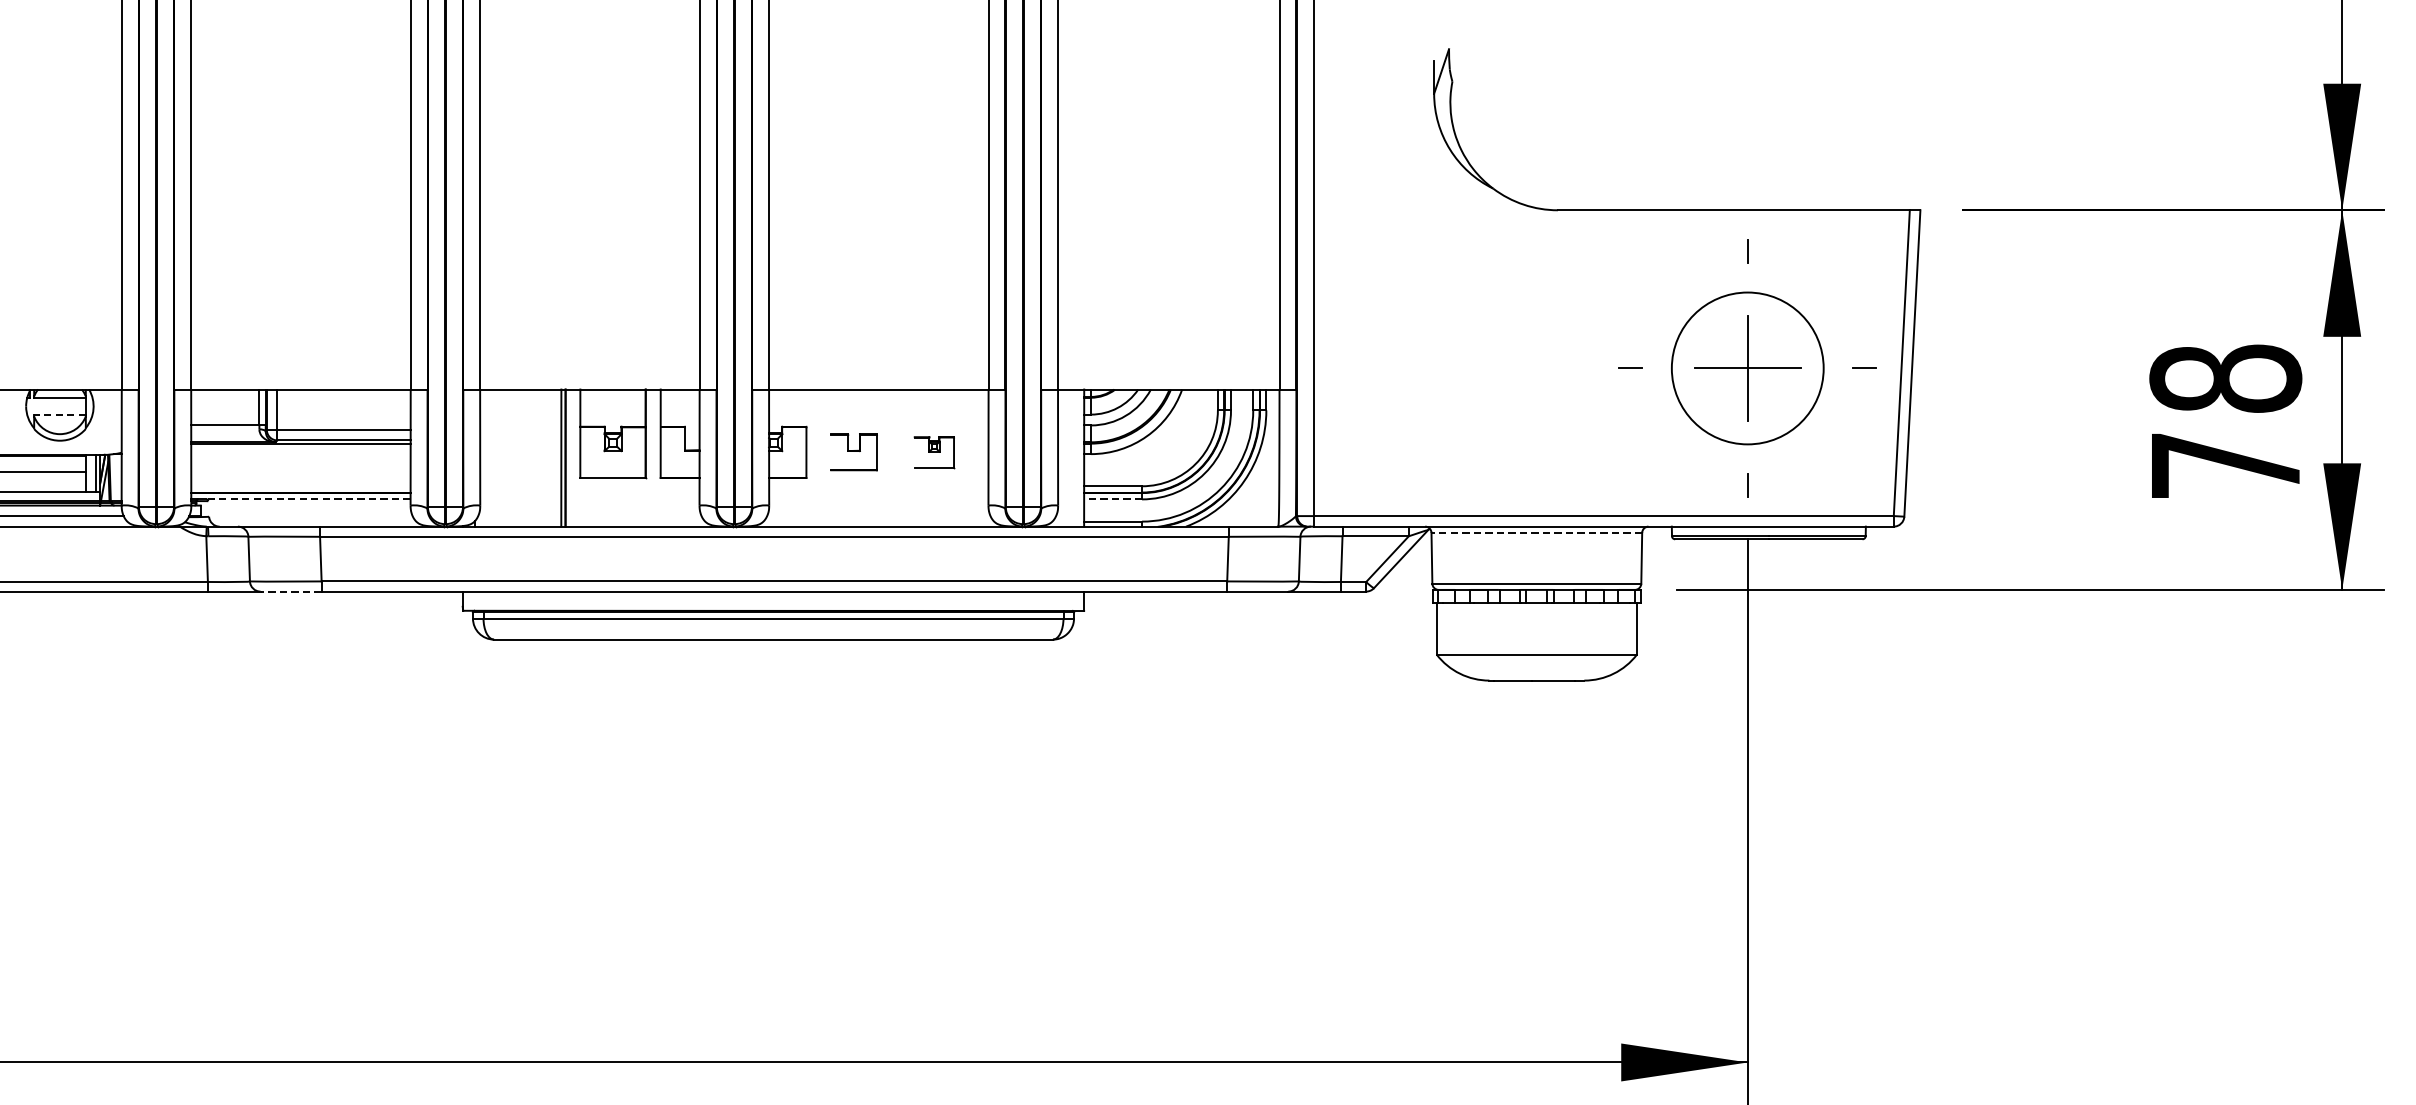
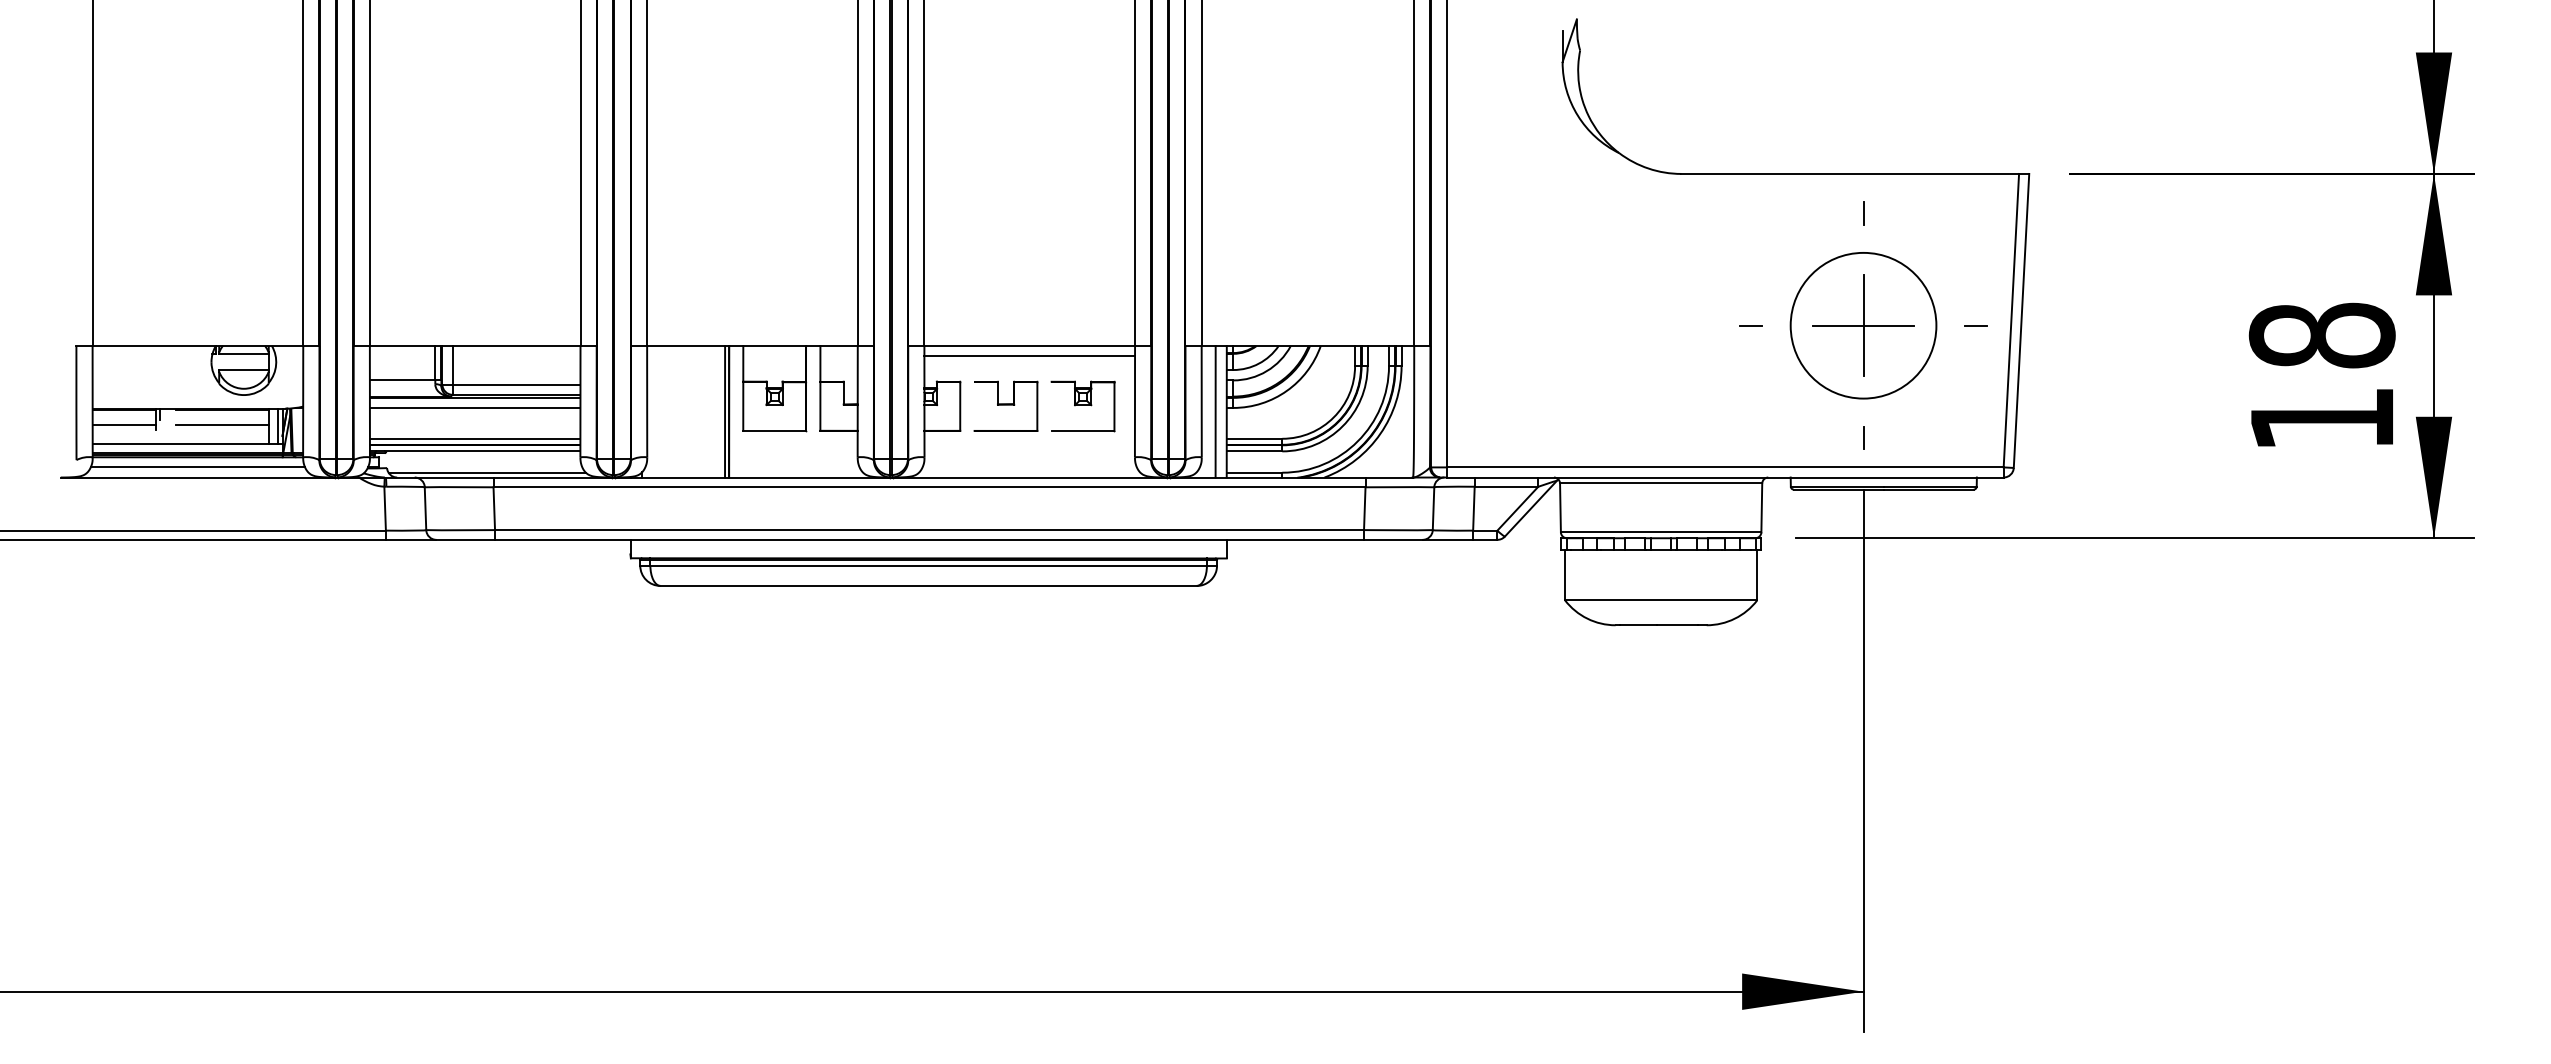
line: (878, 399) -> (1029, 355), added
line: (59, 415) -> (243, 370), dashed -> solid
part: (853, 451) -> (1005, 405), size x1.43
part: (933, 452) -> (1082, 406), size x1.67
line: (300, 453) -> (474, 407), added
line: (1072, 457) -> (1215, 411), added
text: (2224, 465) -> (2321, 418), 78 -> 18
line: (300, 485) -> (474, 438), added
line: (308, 499) -> (482, 451), dashed -> solid
line: (1113, 499) -> (1254, 451), dashed -> solid
line: (312, 521) -> (486, 472), added
line: (1536, 532) -> (1660, 483), dashed -> solid
line: (290, 591) -> (465, 539), dashed -> solid

